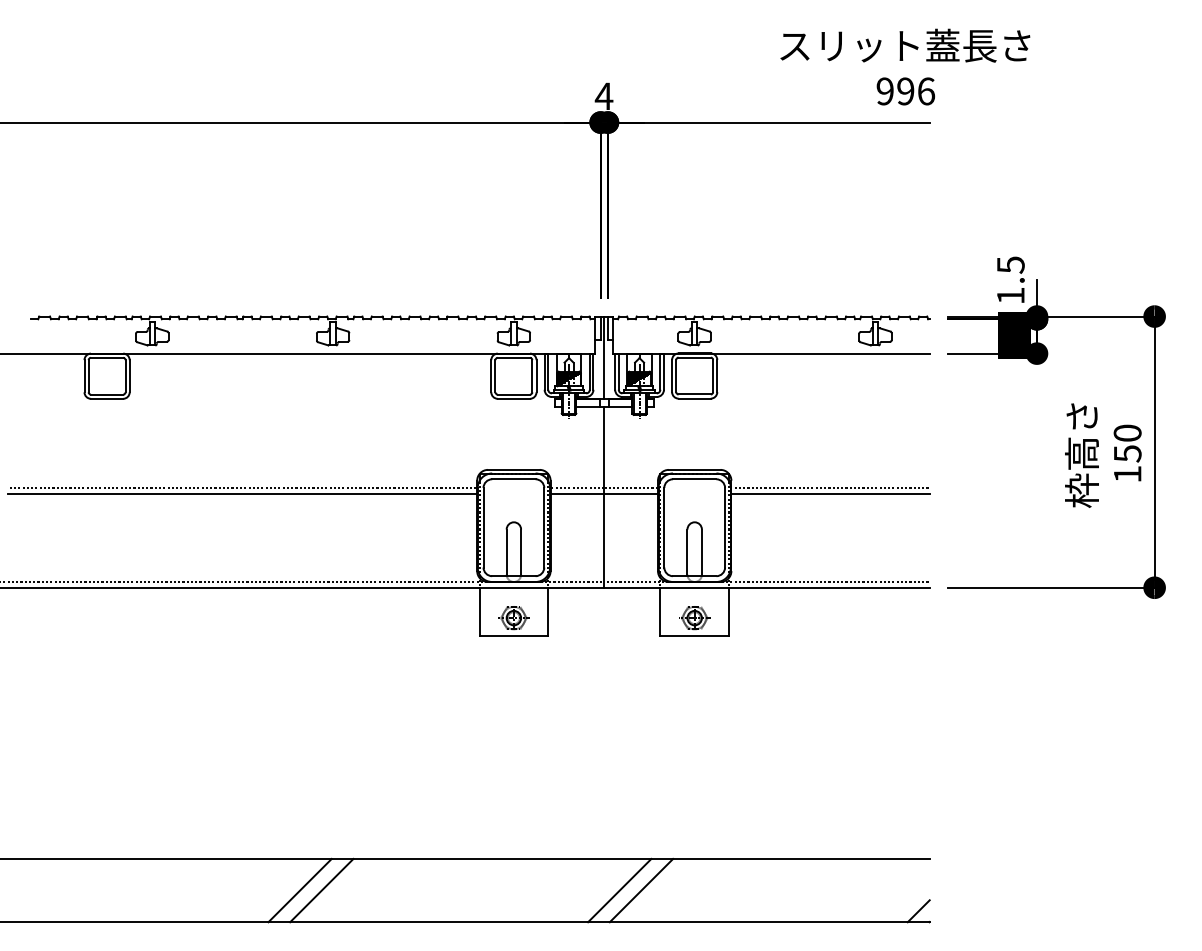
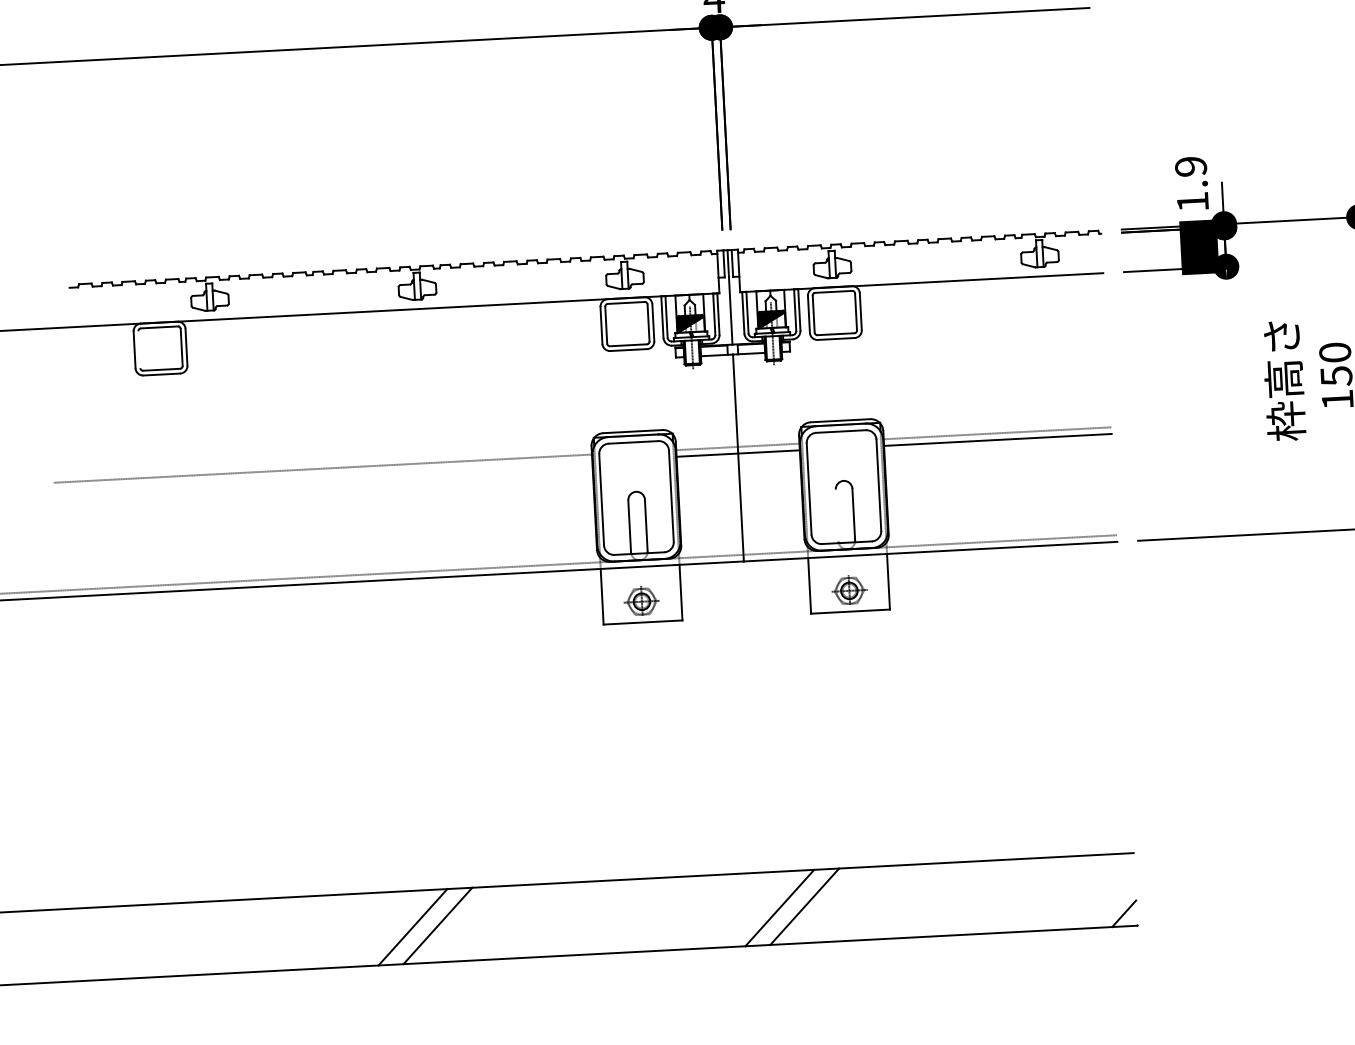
text: (1010, 264) -> (1190, 166), 1.5 -> 1.9
line: (88, 376) -> (139, 350), removed
line: (242, 493) -> (322, 475), removed
line: (687, 551) -> (837, 514), removed

